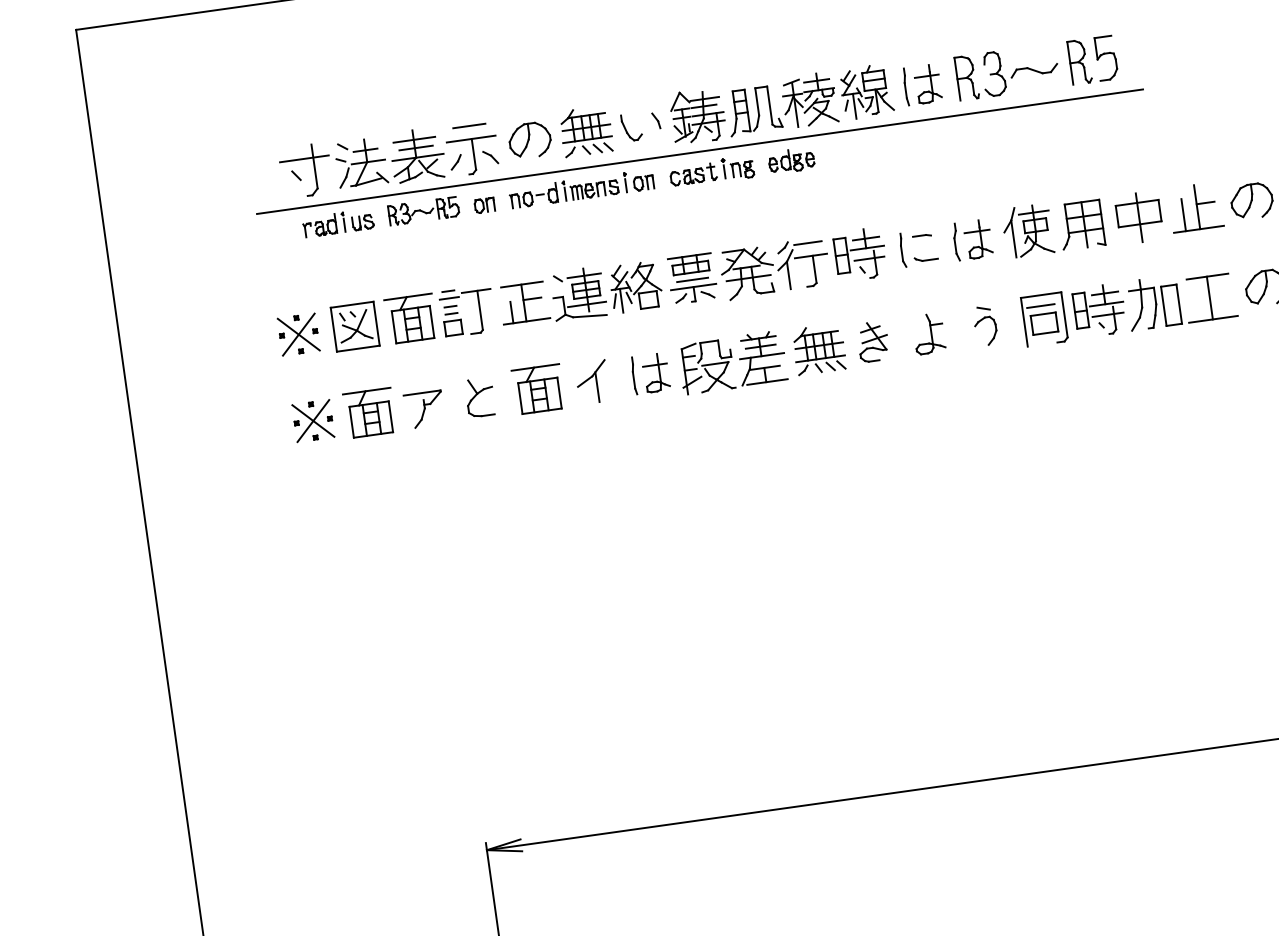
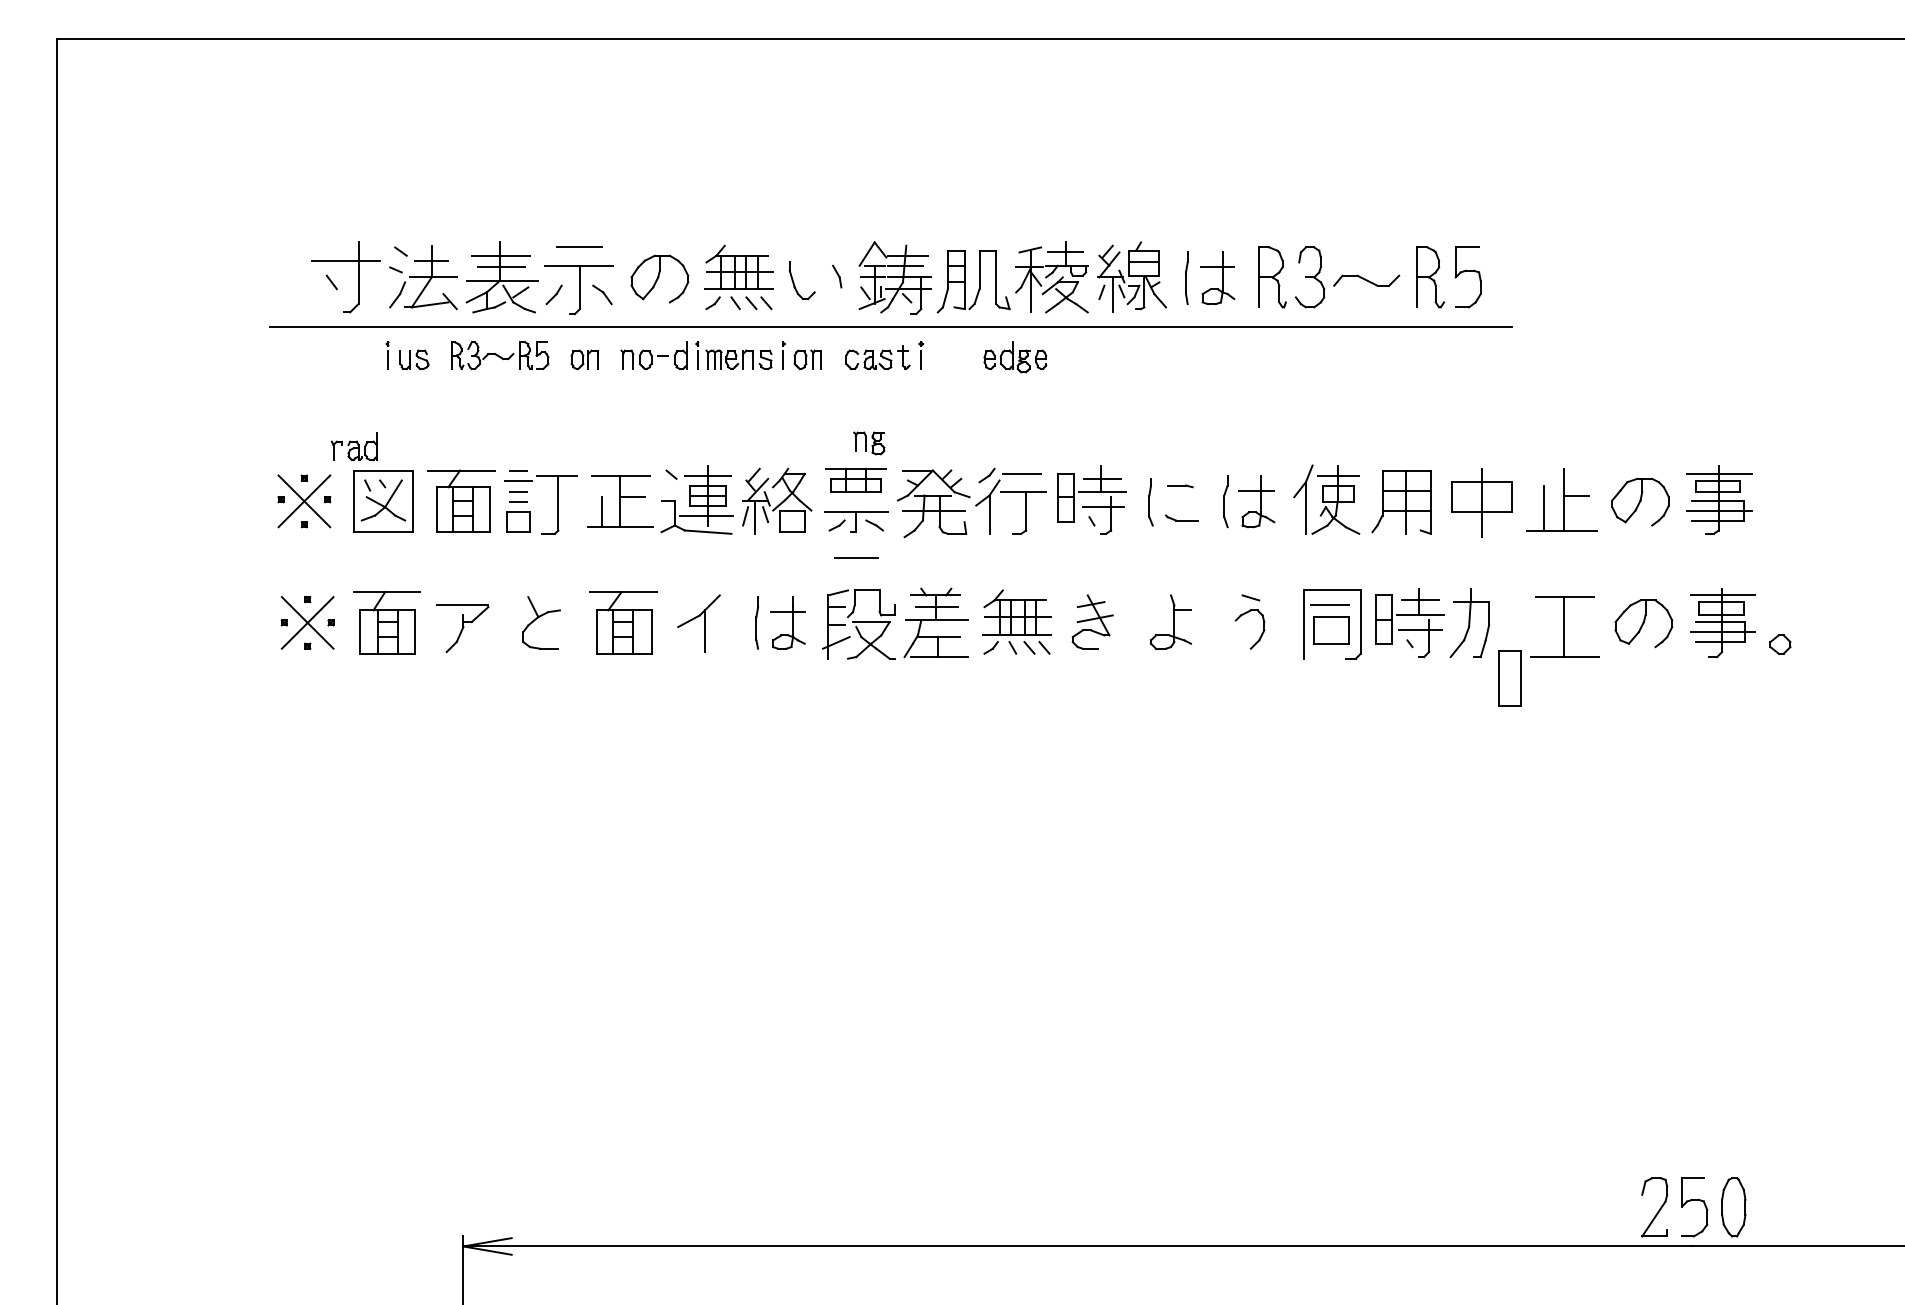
part: (742, 170) -> (869, 443), moved
part: (319, 225) -> (353, 446), moved
line: (692, 279) -> (856, 557), moved
part: (1171, 305) -> (1509, 678), moved

